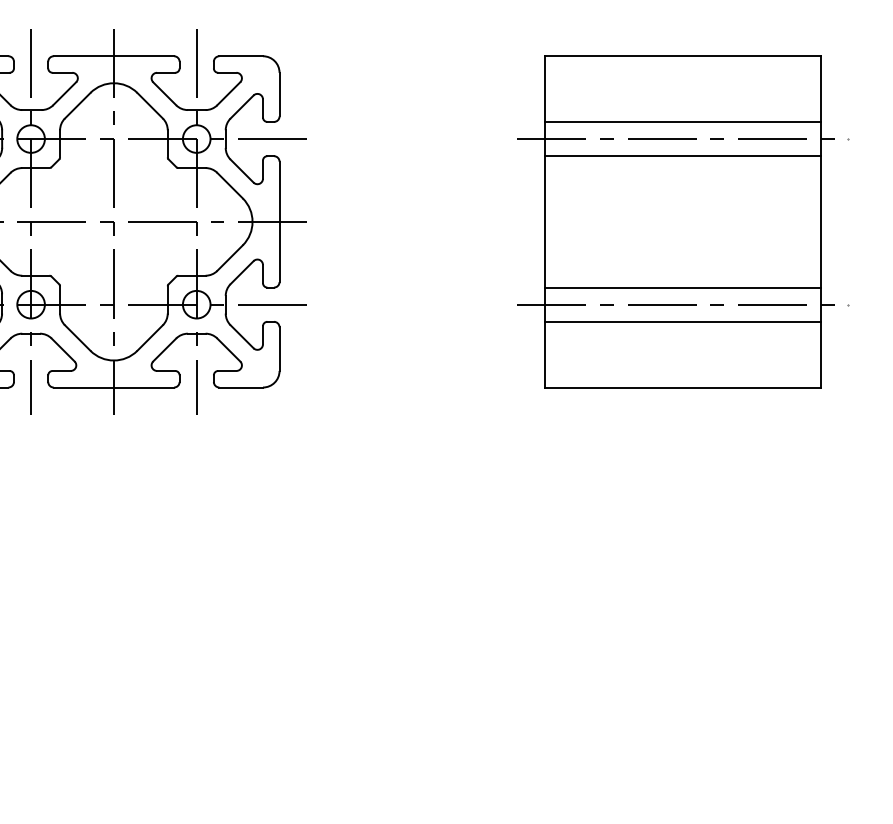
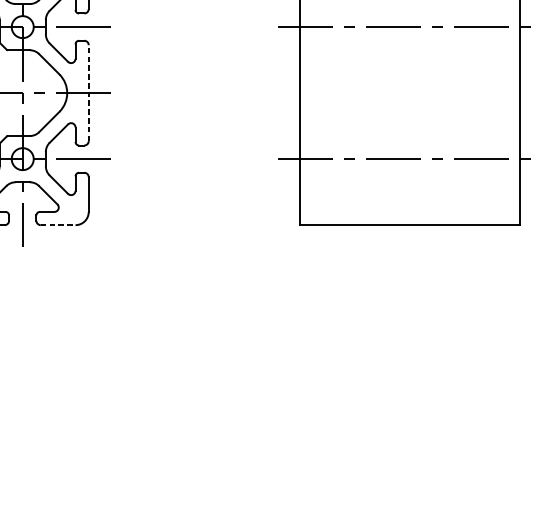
line: (682, 121) -> (409, 13), removed
line: (682, 156) -> (409, 41), removed
line: (279, 221) -> (88, 92), solid -> dashed
line: (682, 287) -> (409, 145), removed
line: (682, 321) -> (409, 172), removed
line: (241, 387) -> (58, 225), solid -> dashed

